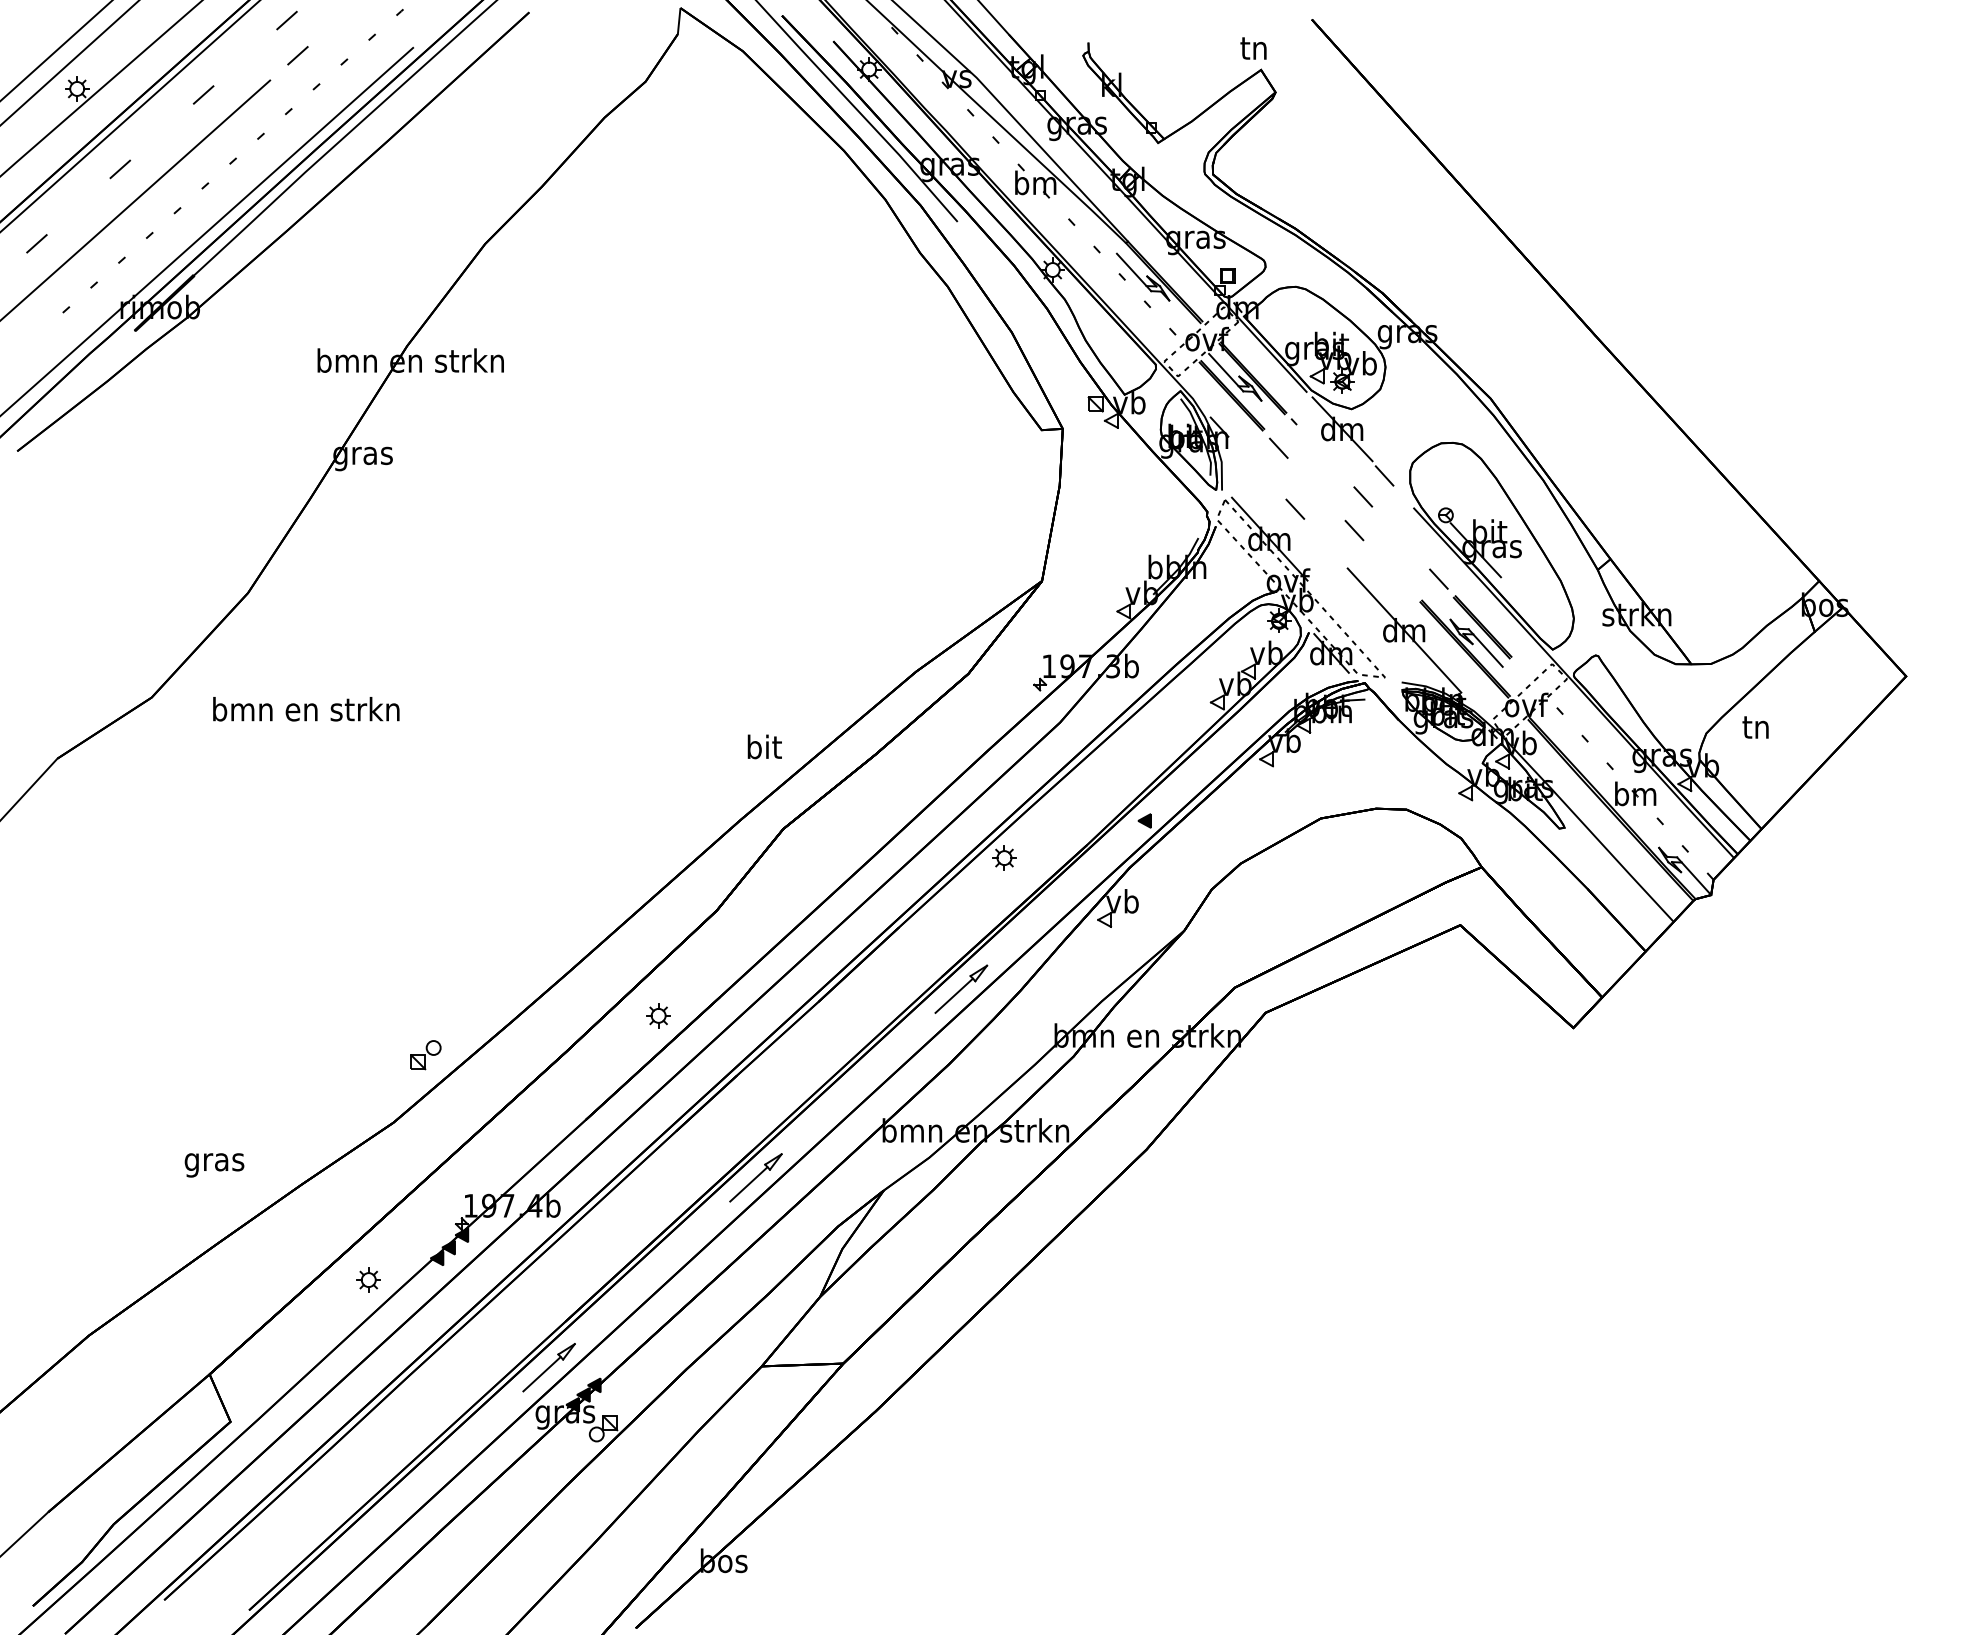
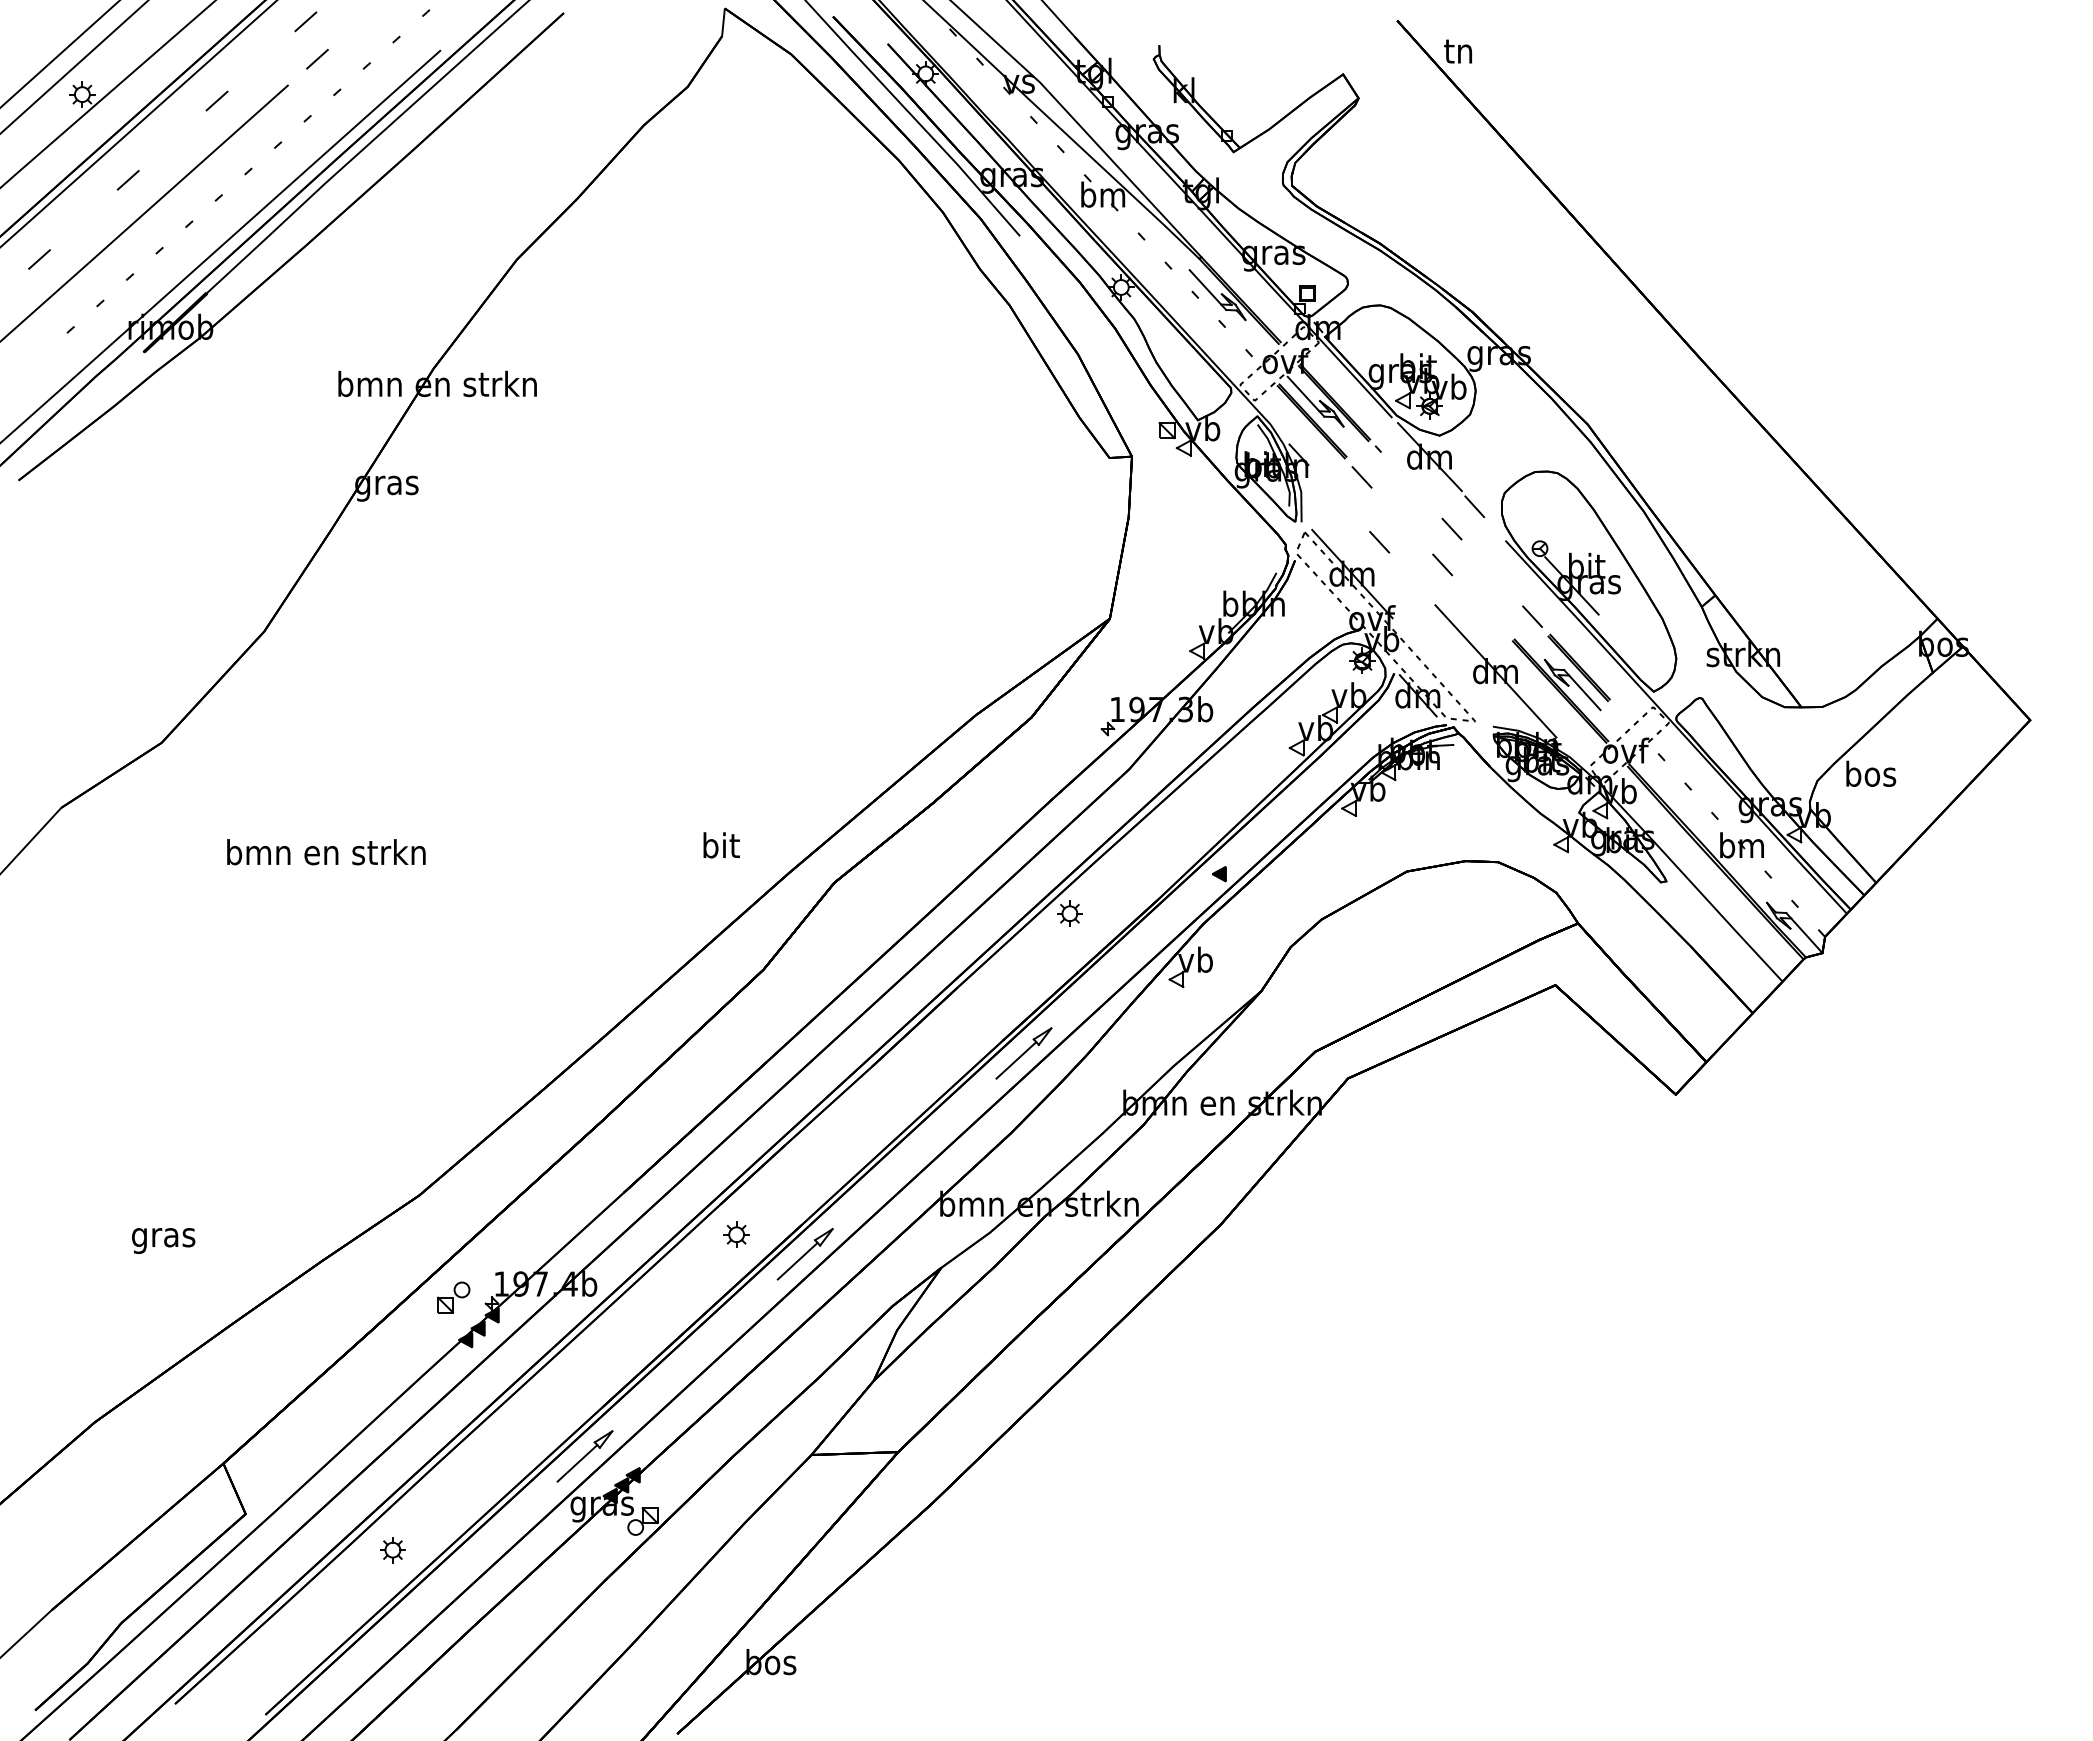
text: (1252, 48) -> (1457, 51), moved
text: (306, 709) -> (326, 852), moved
text: (1757, 726) -> (1871, 773), tn -> bos
text: (764, 747) -> (721, 845), moved
part: (658, 1015) -> (736, 1234), moved
part: (425, 1055) -> (453, 1297), moved
text: (214, 1164) -> (163, 1240), moved
part: (368, 1280) -> (392, 1550), moved

